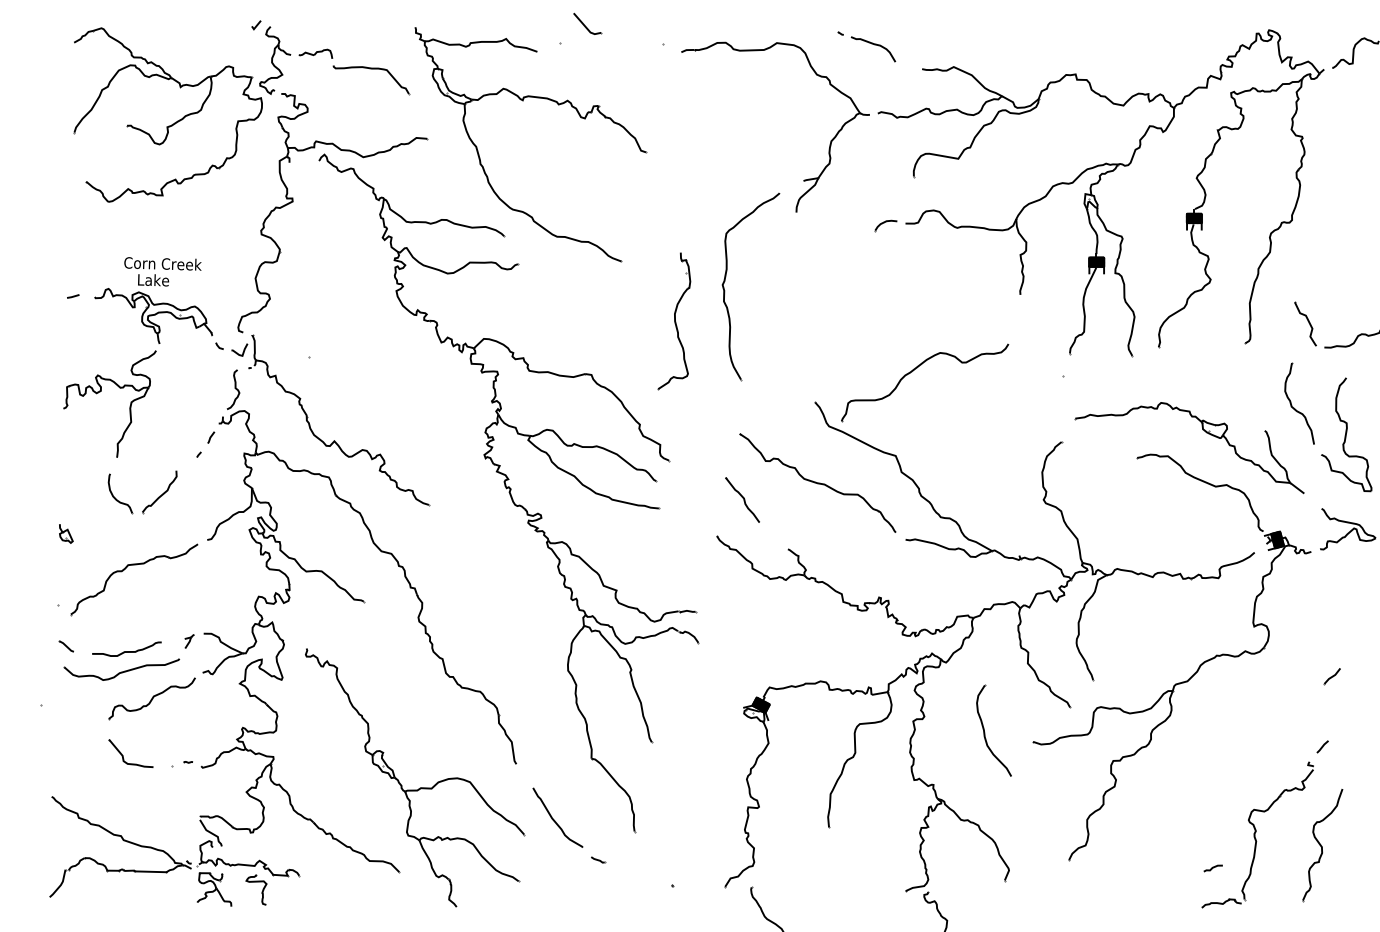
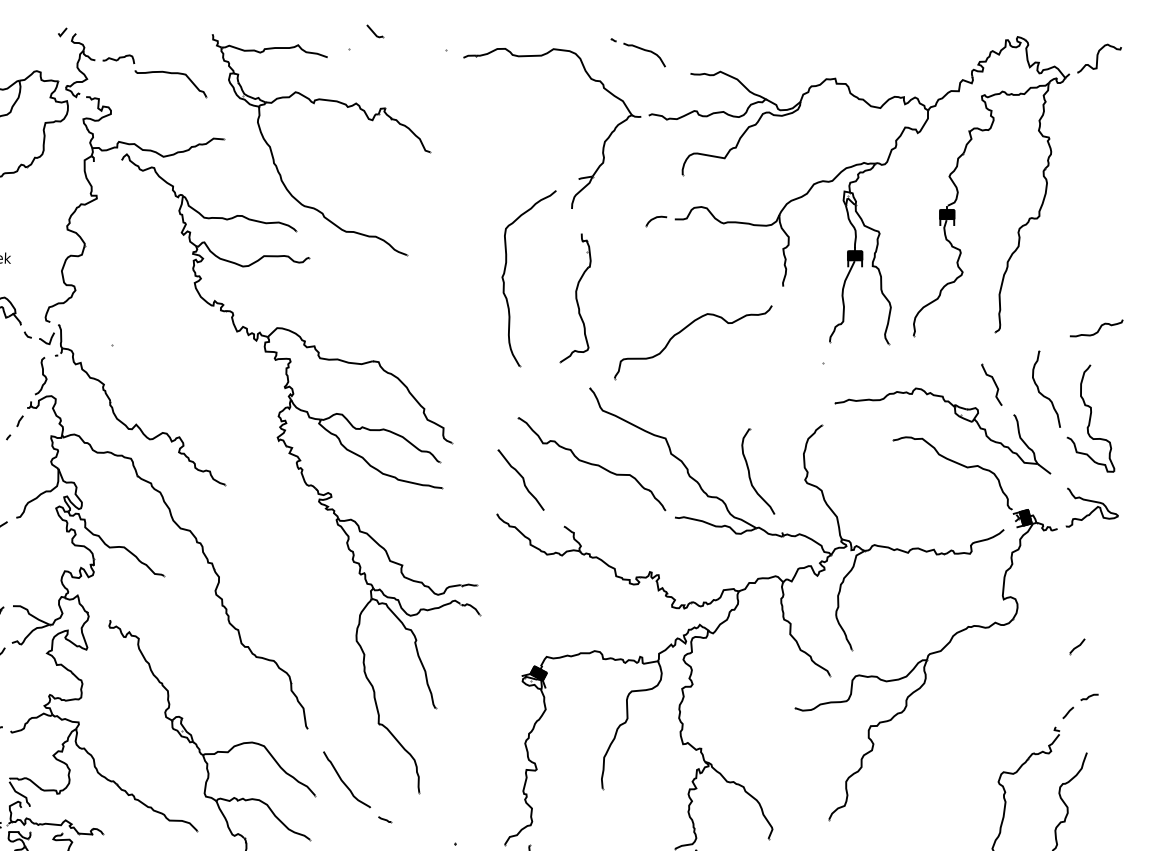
part: (587, 24) -> (374, 31), size x0.62
part: (674, 321) -> (575, 298), moved
part: (1305, 323) -> (991, 384), moved
part: (917, 368) -> (686, 328), moved
part: (742, 499) -> (521, 479), size x1.43
part: (985, 732) -> (750, 472), moved
curve: (1212, 868) -> (1088, 697), moved

